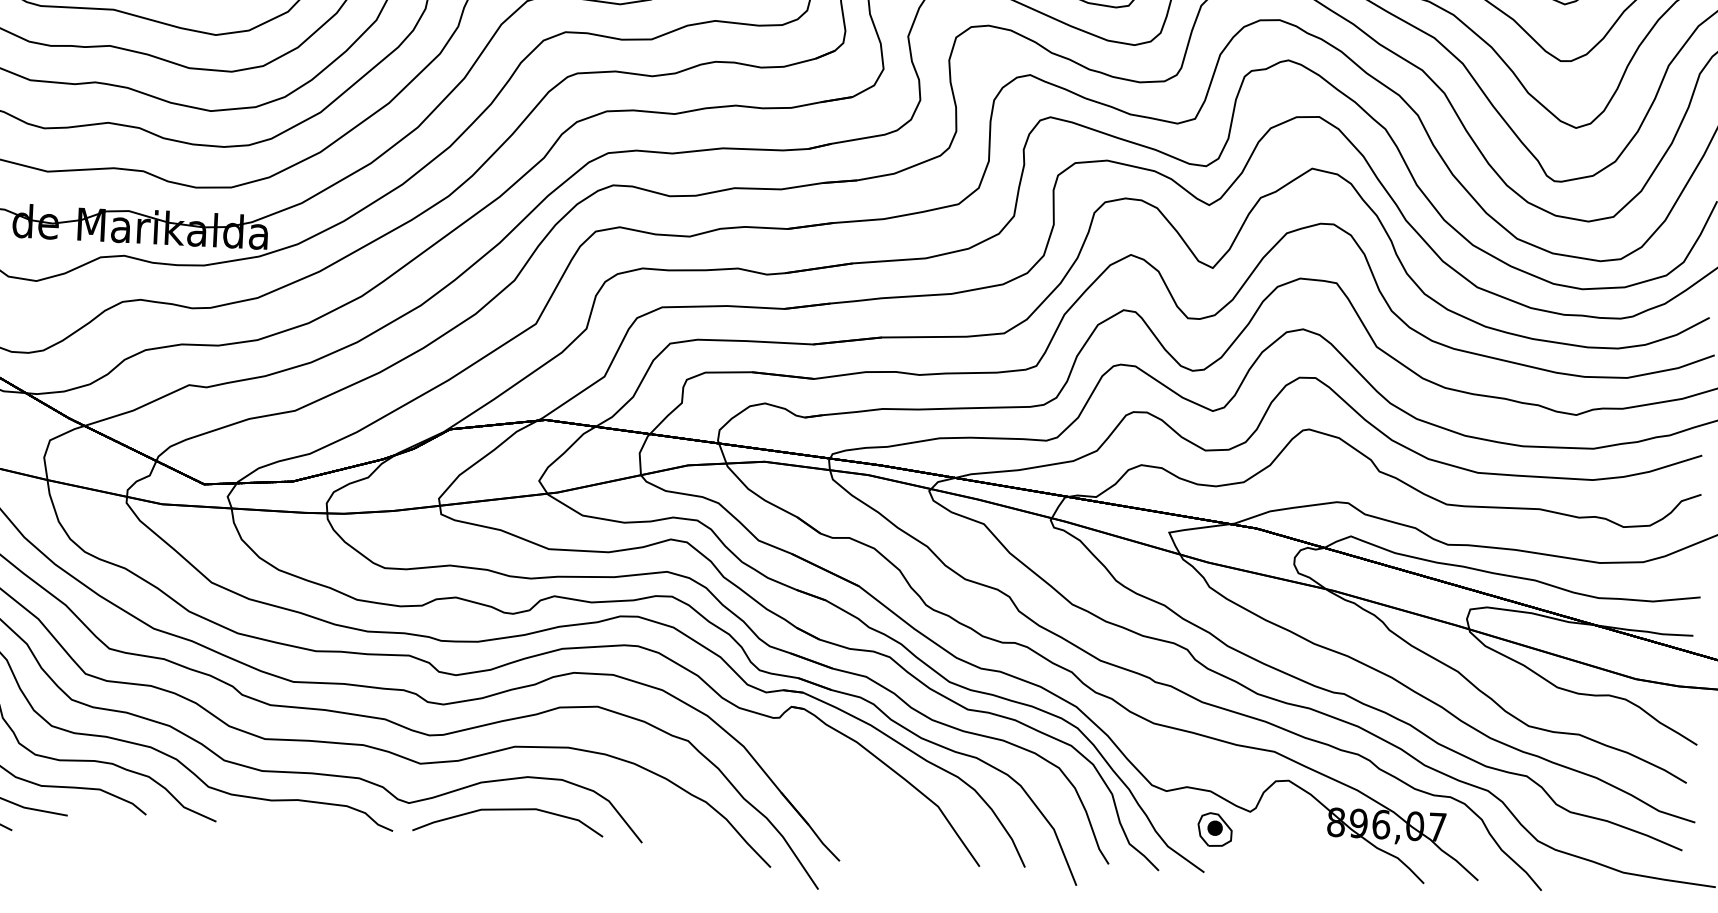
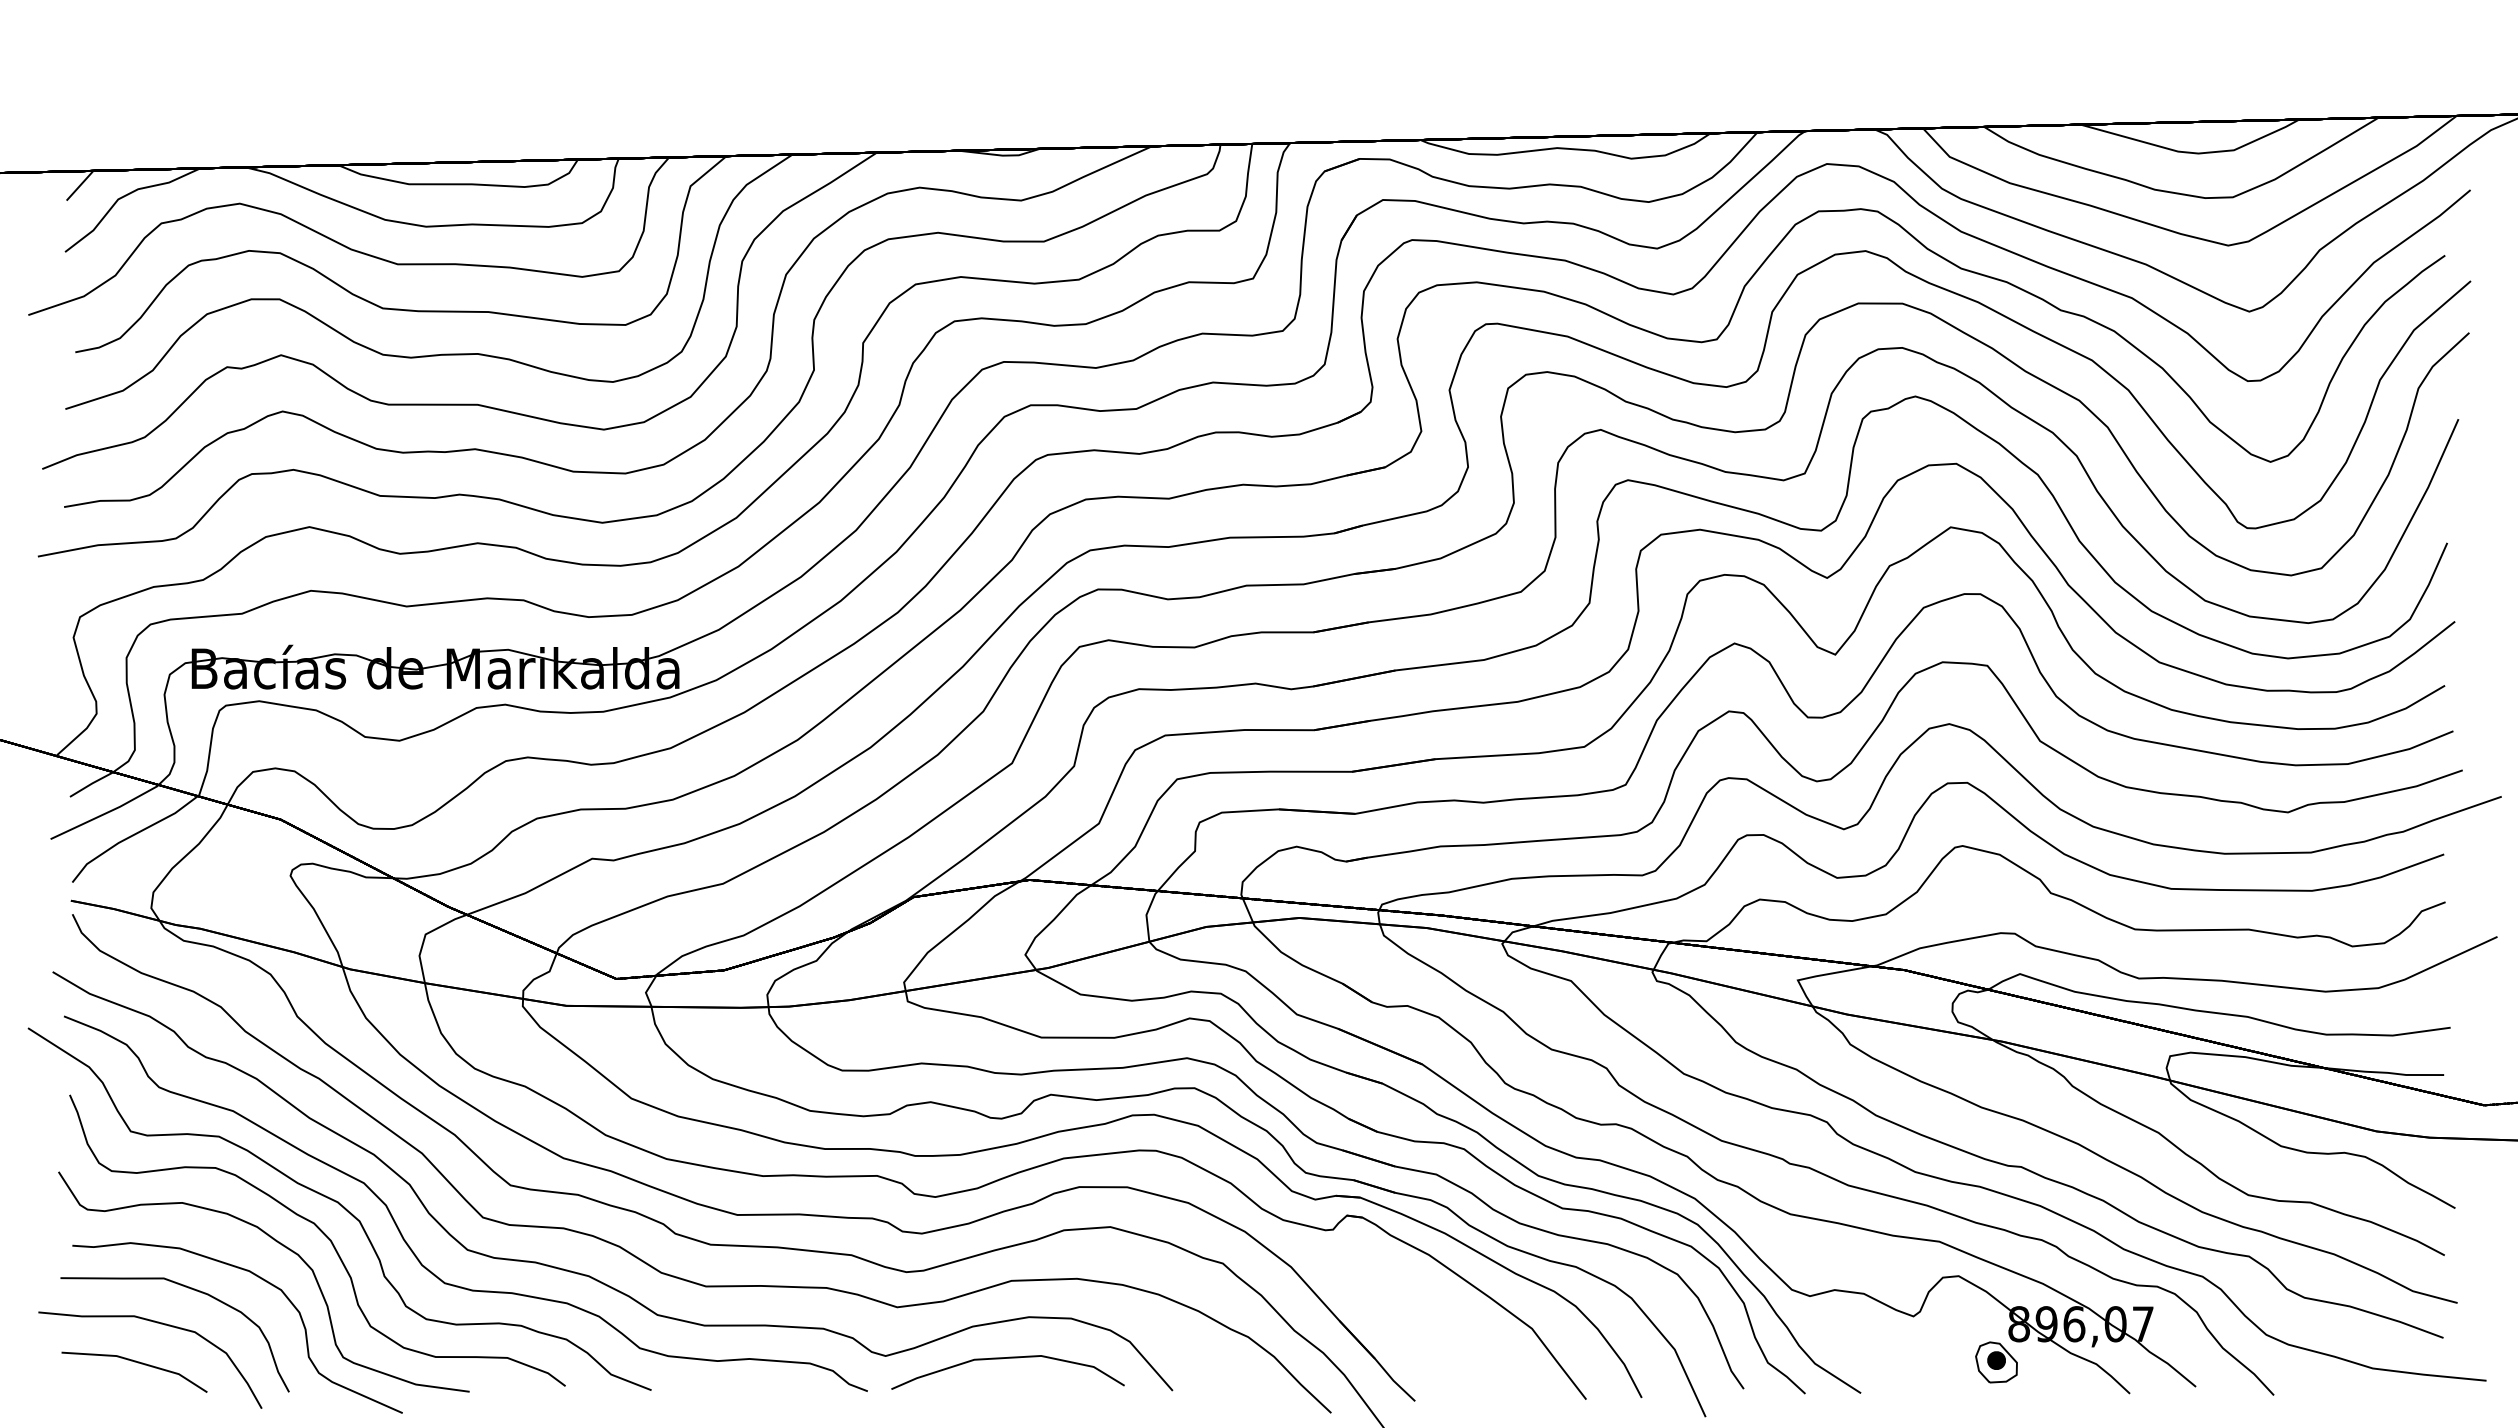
part: (1214, 829) -> (1996, 1362), moved

